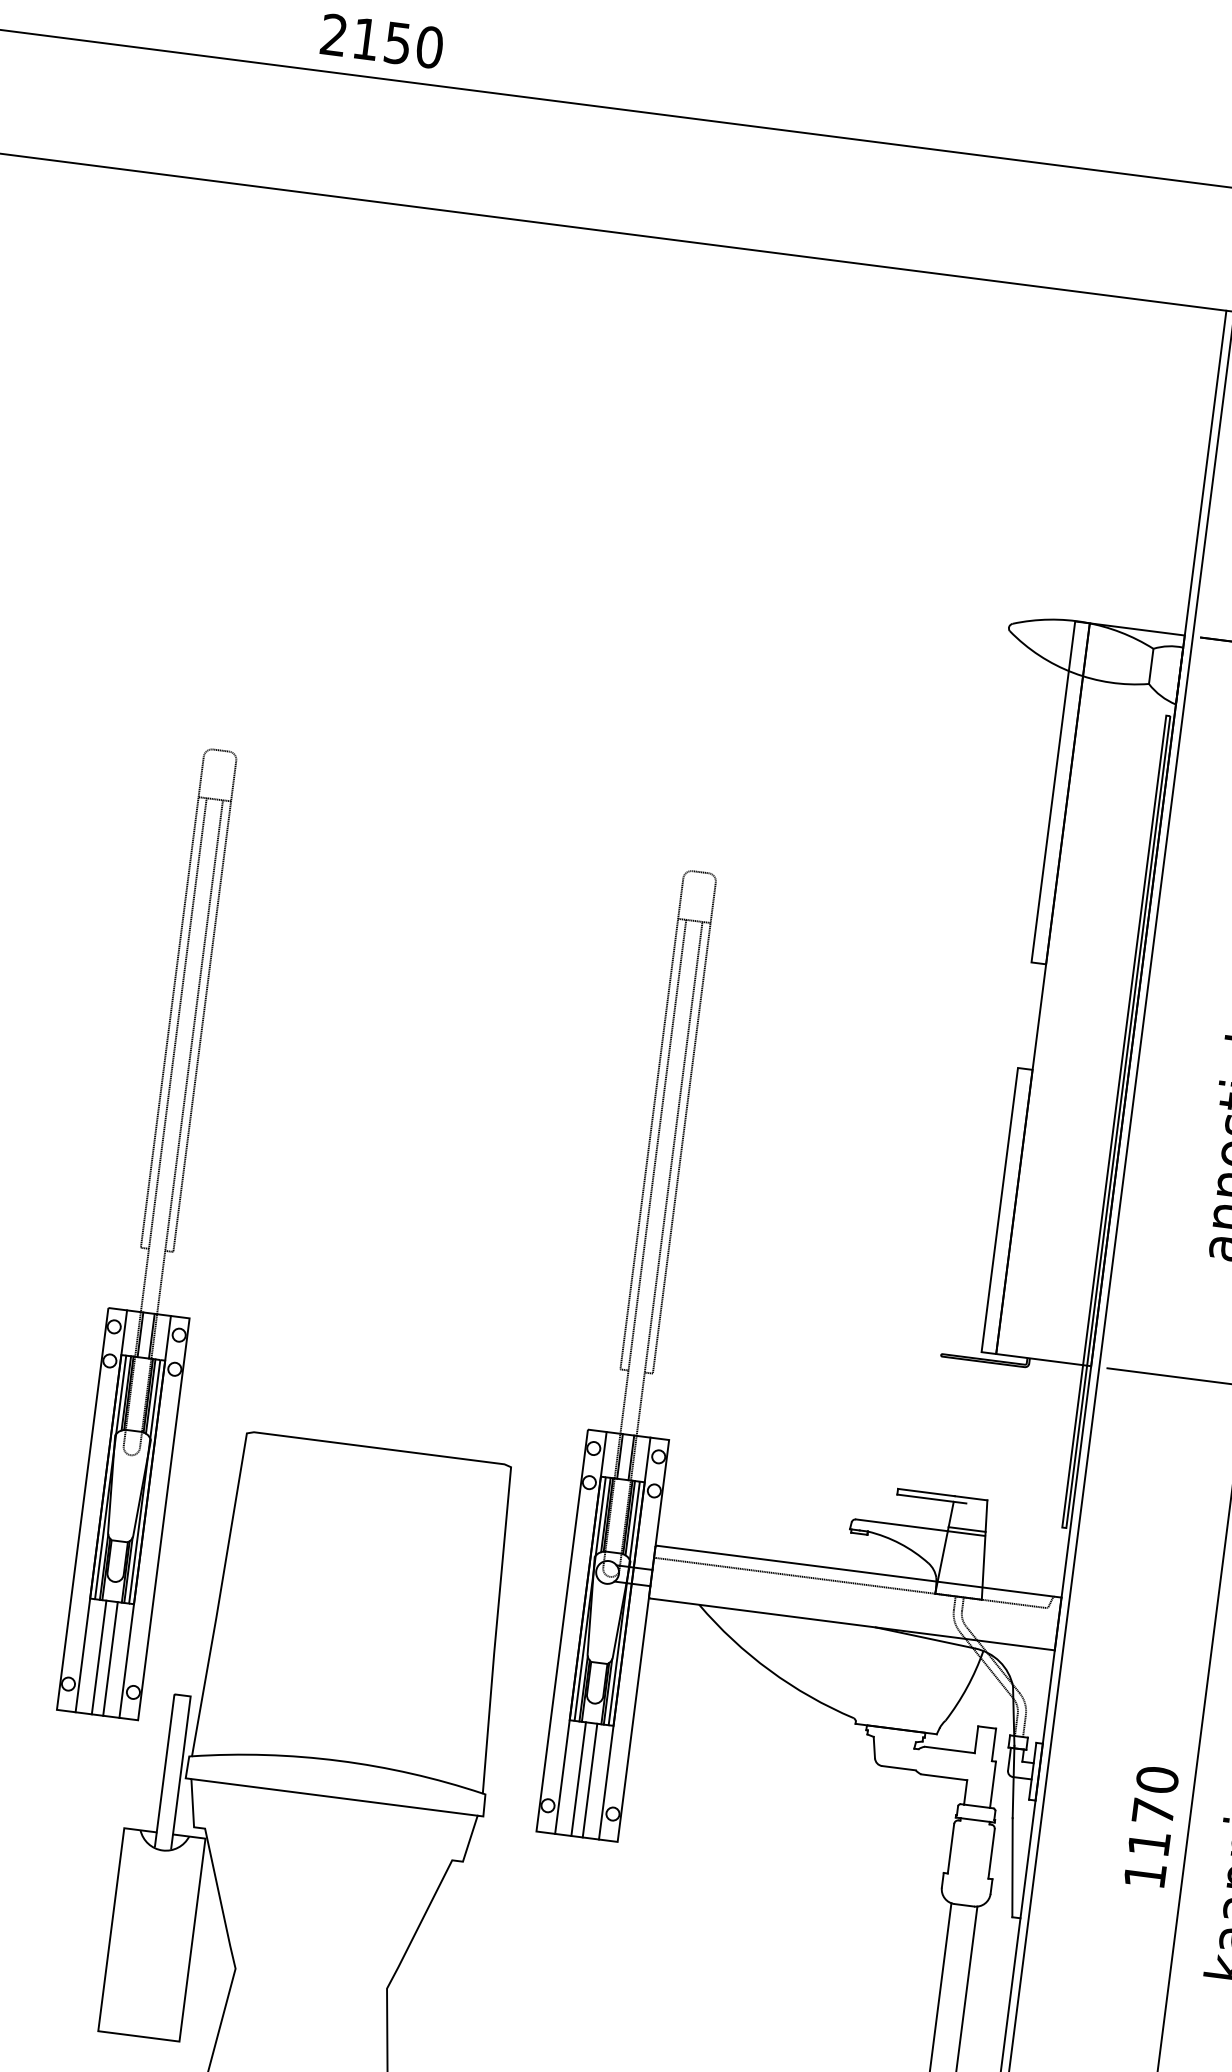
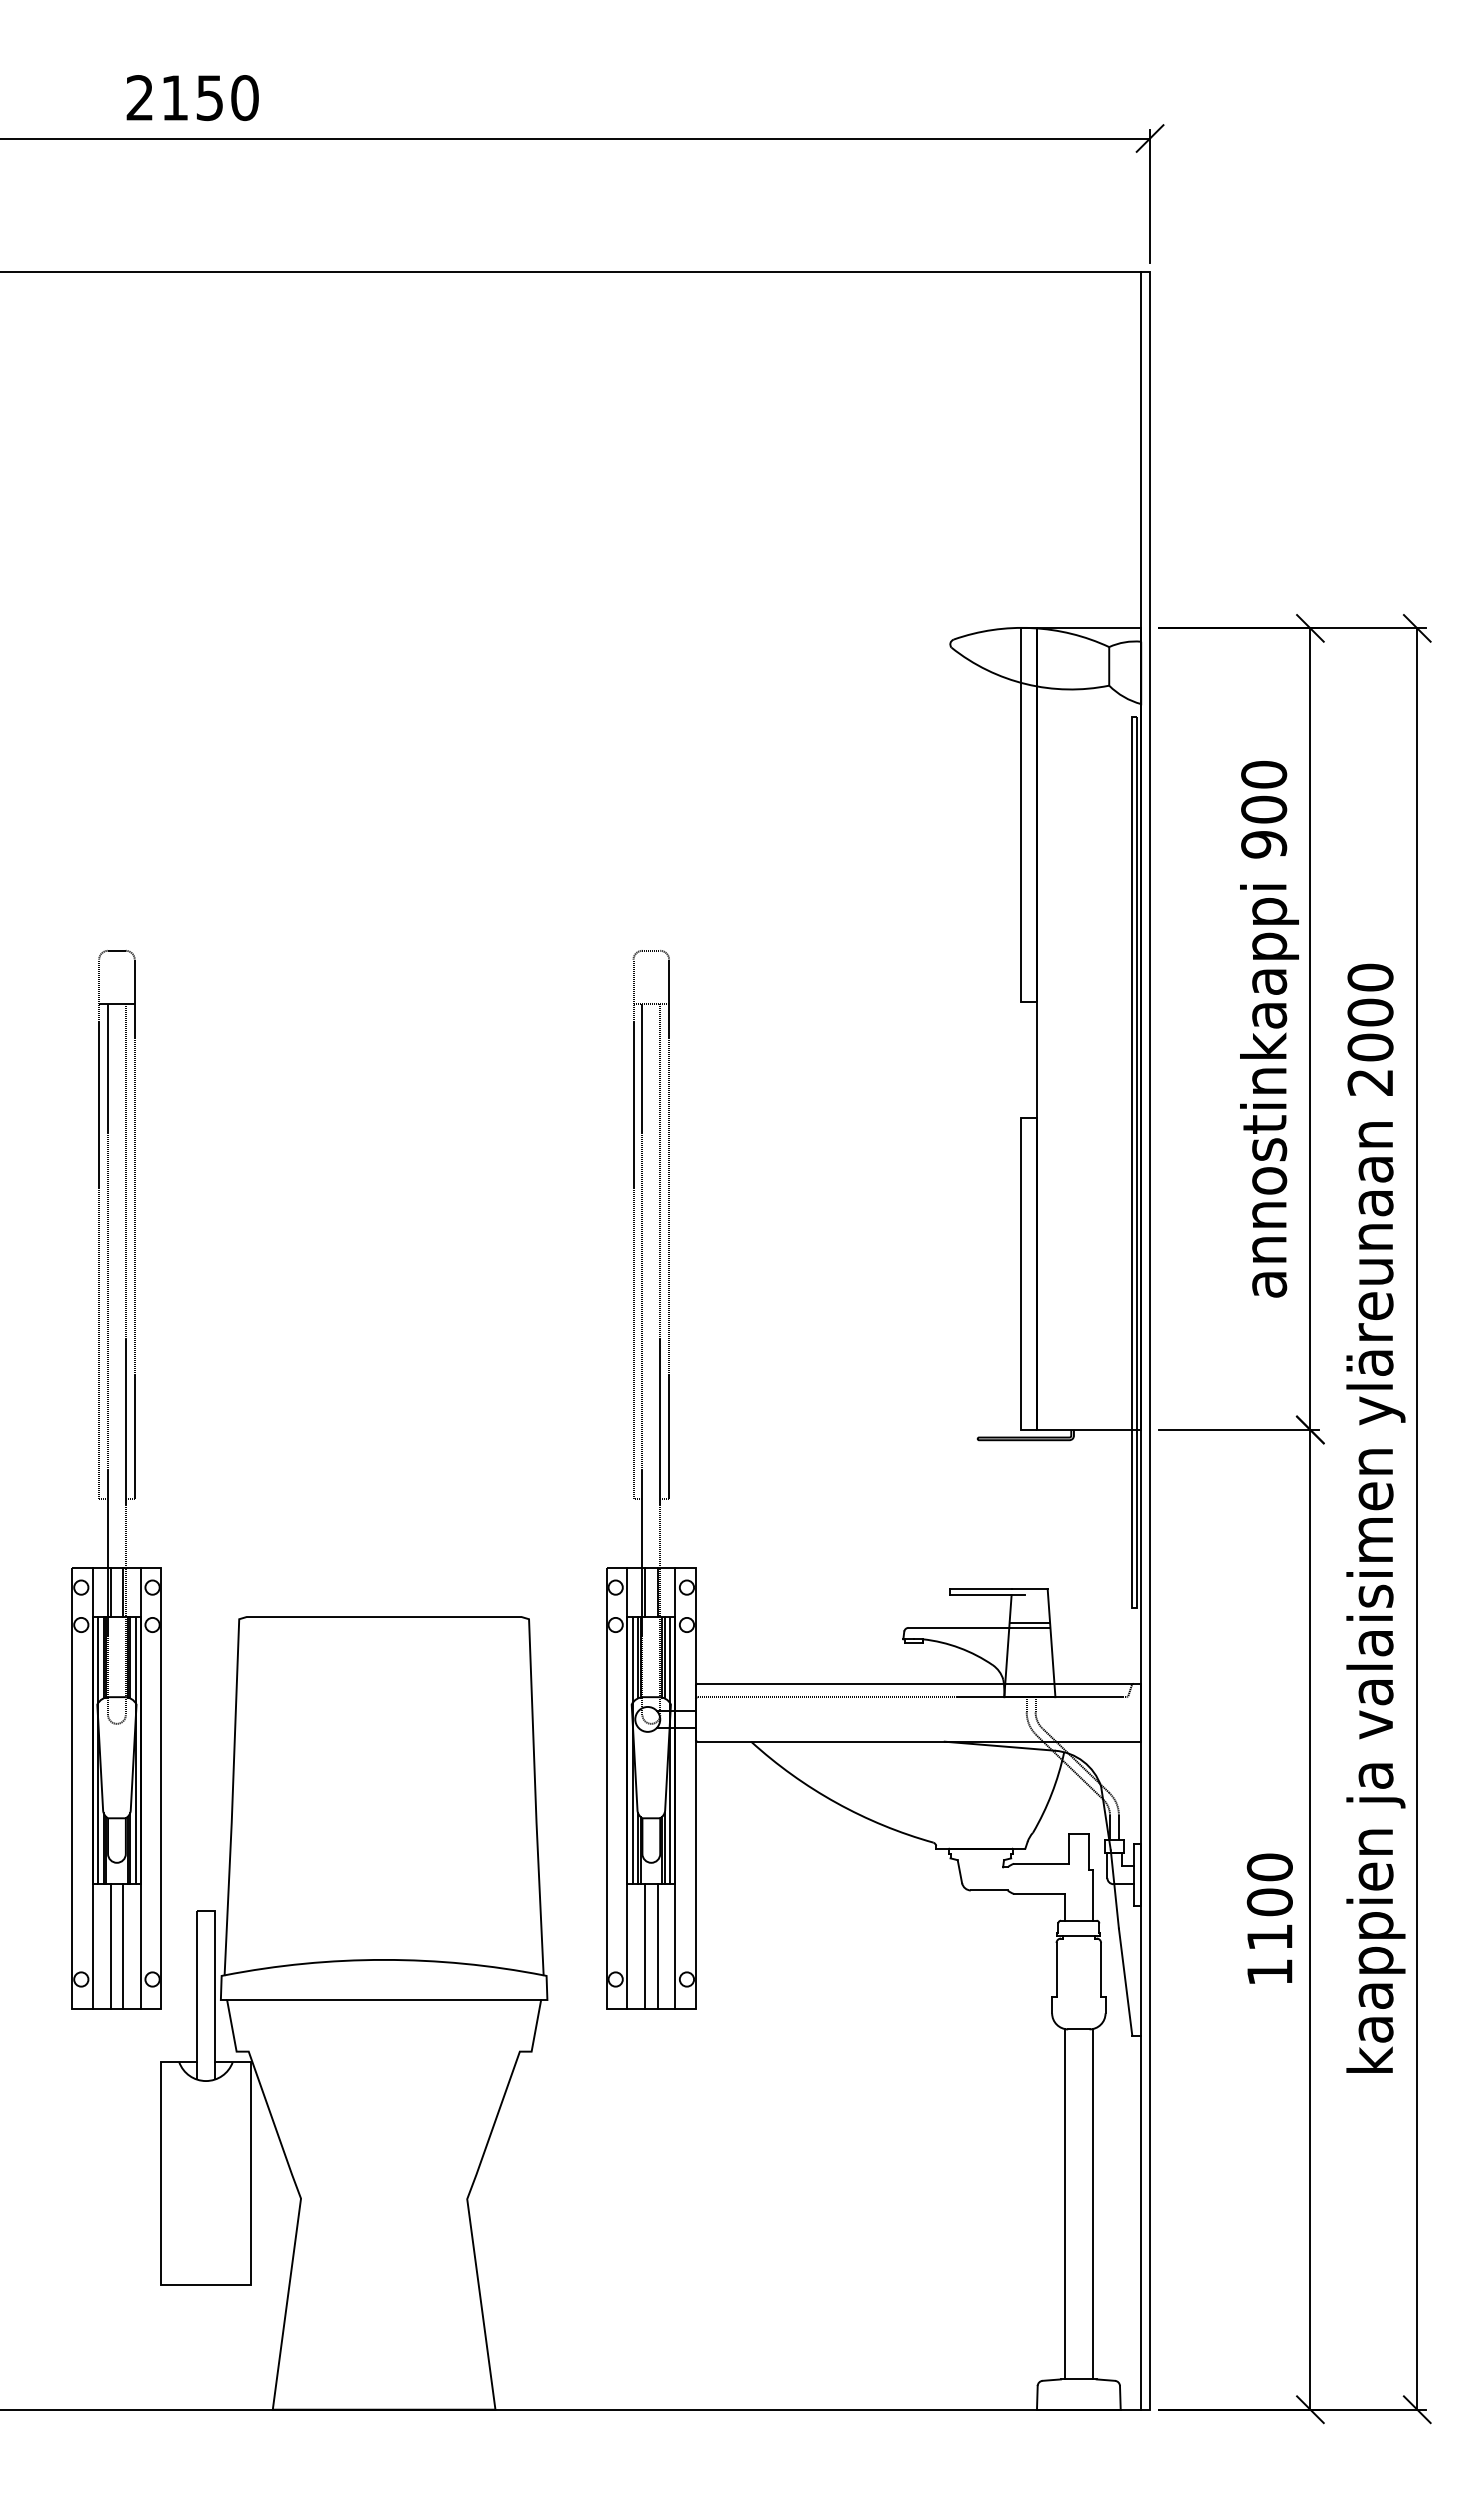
part: (151, 1231) -> (108, 1479), moved
text: (1152, 1811) -> (1269, 1902), 1170 -> 1100

